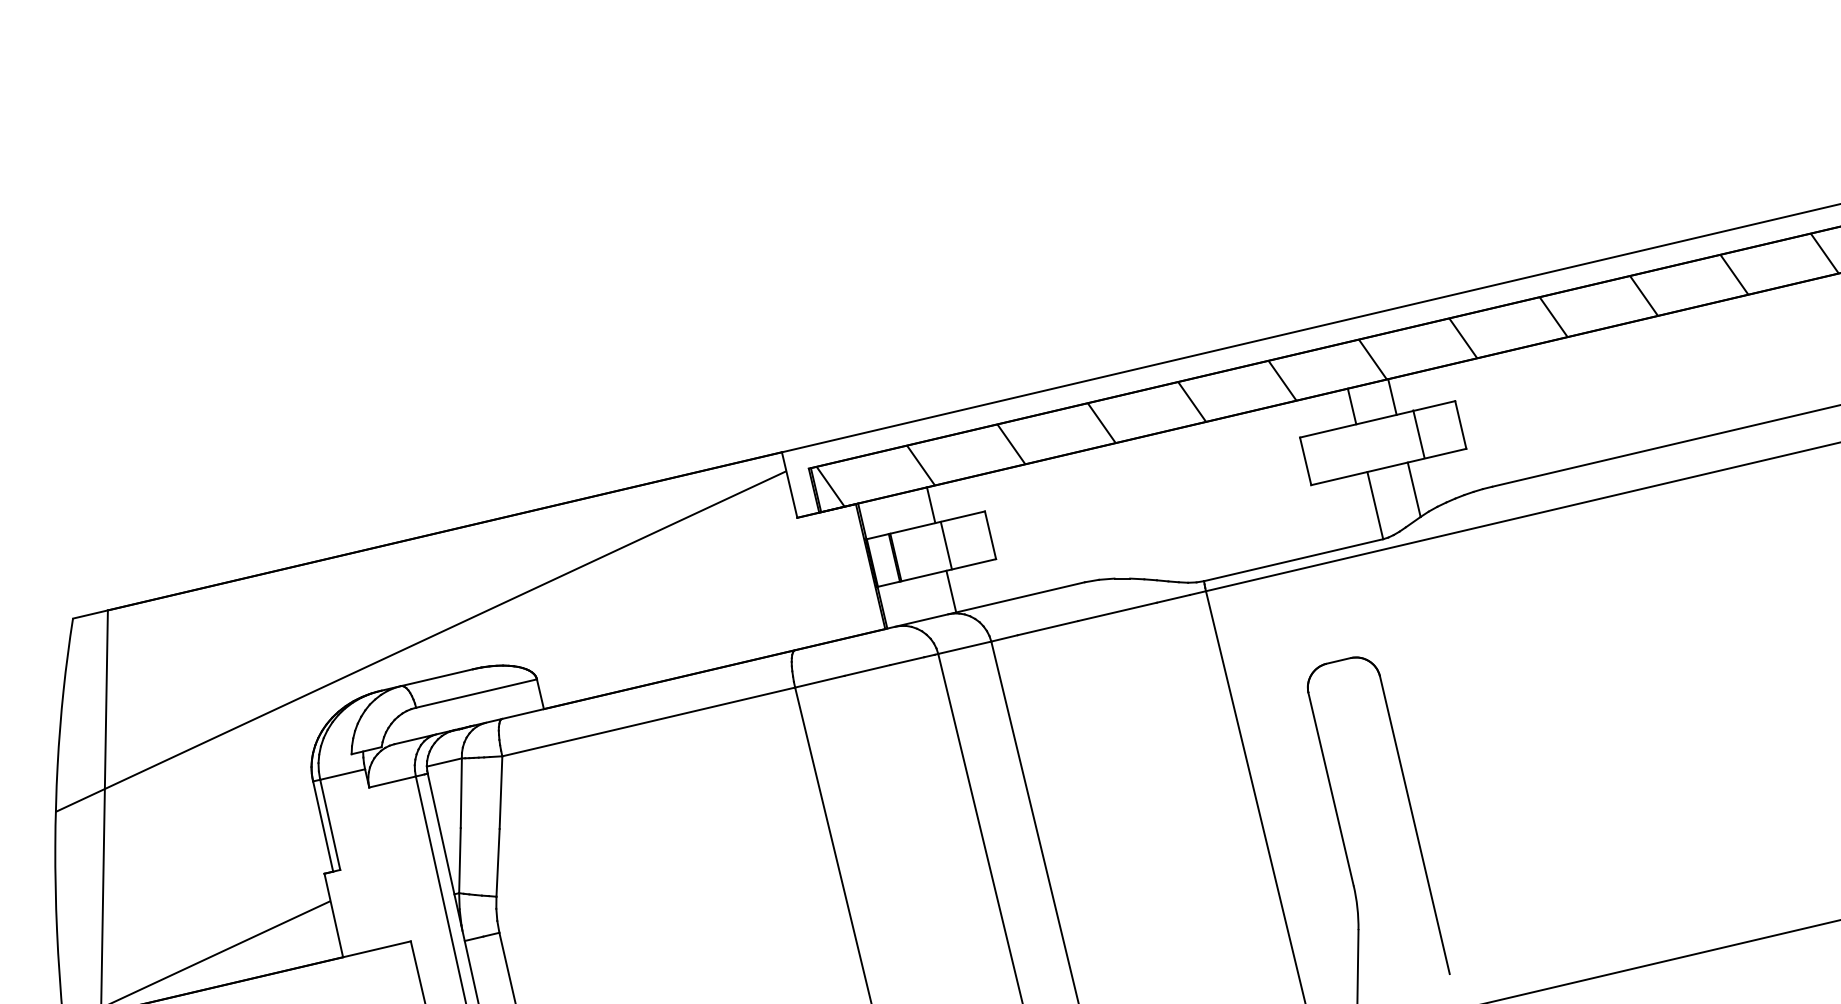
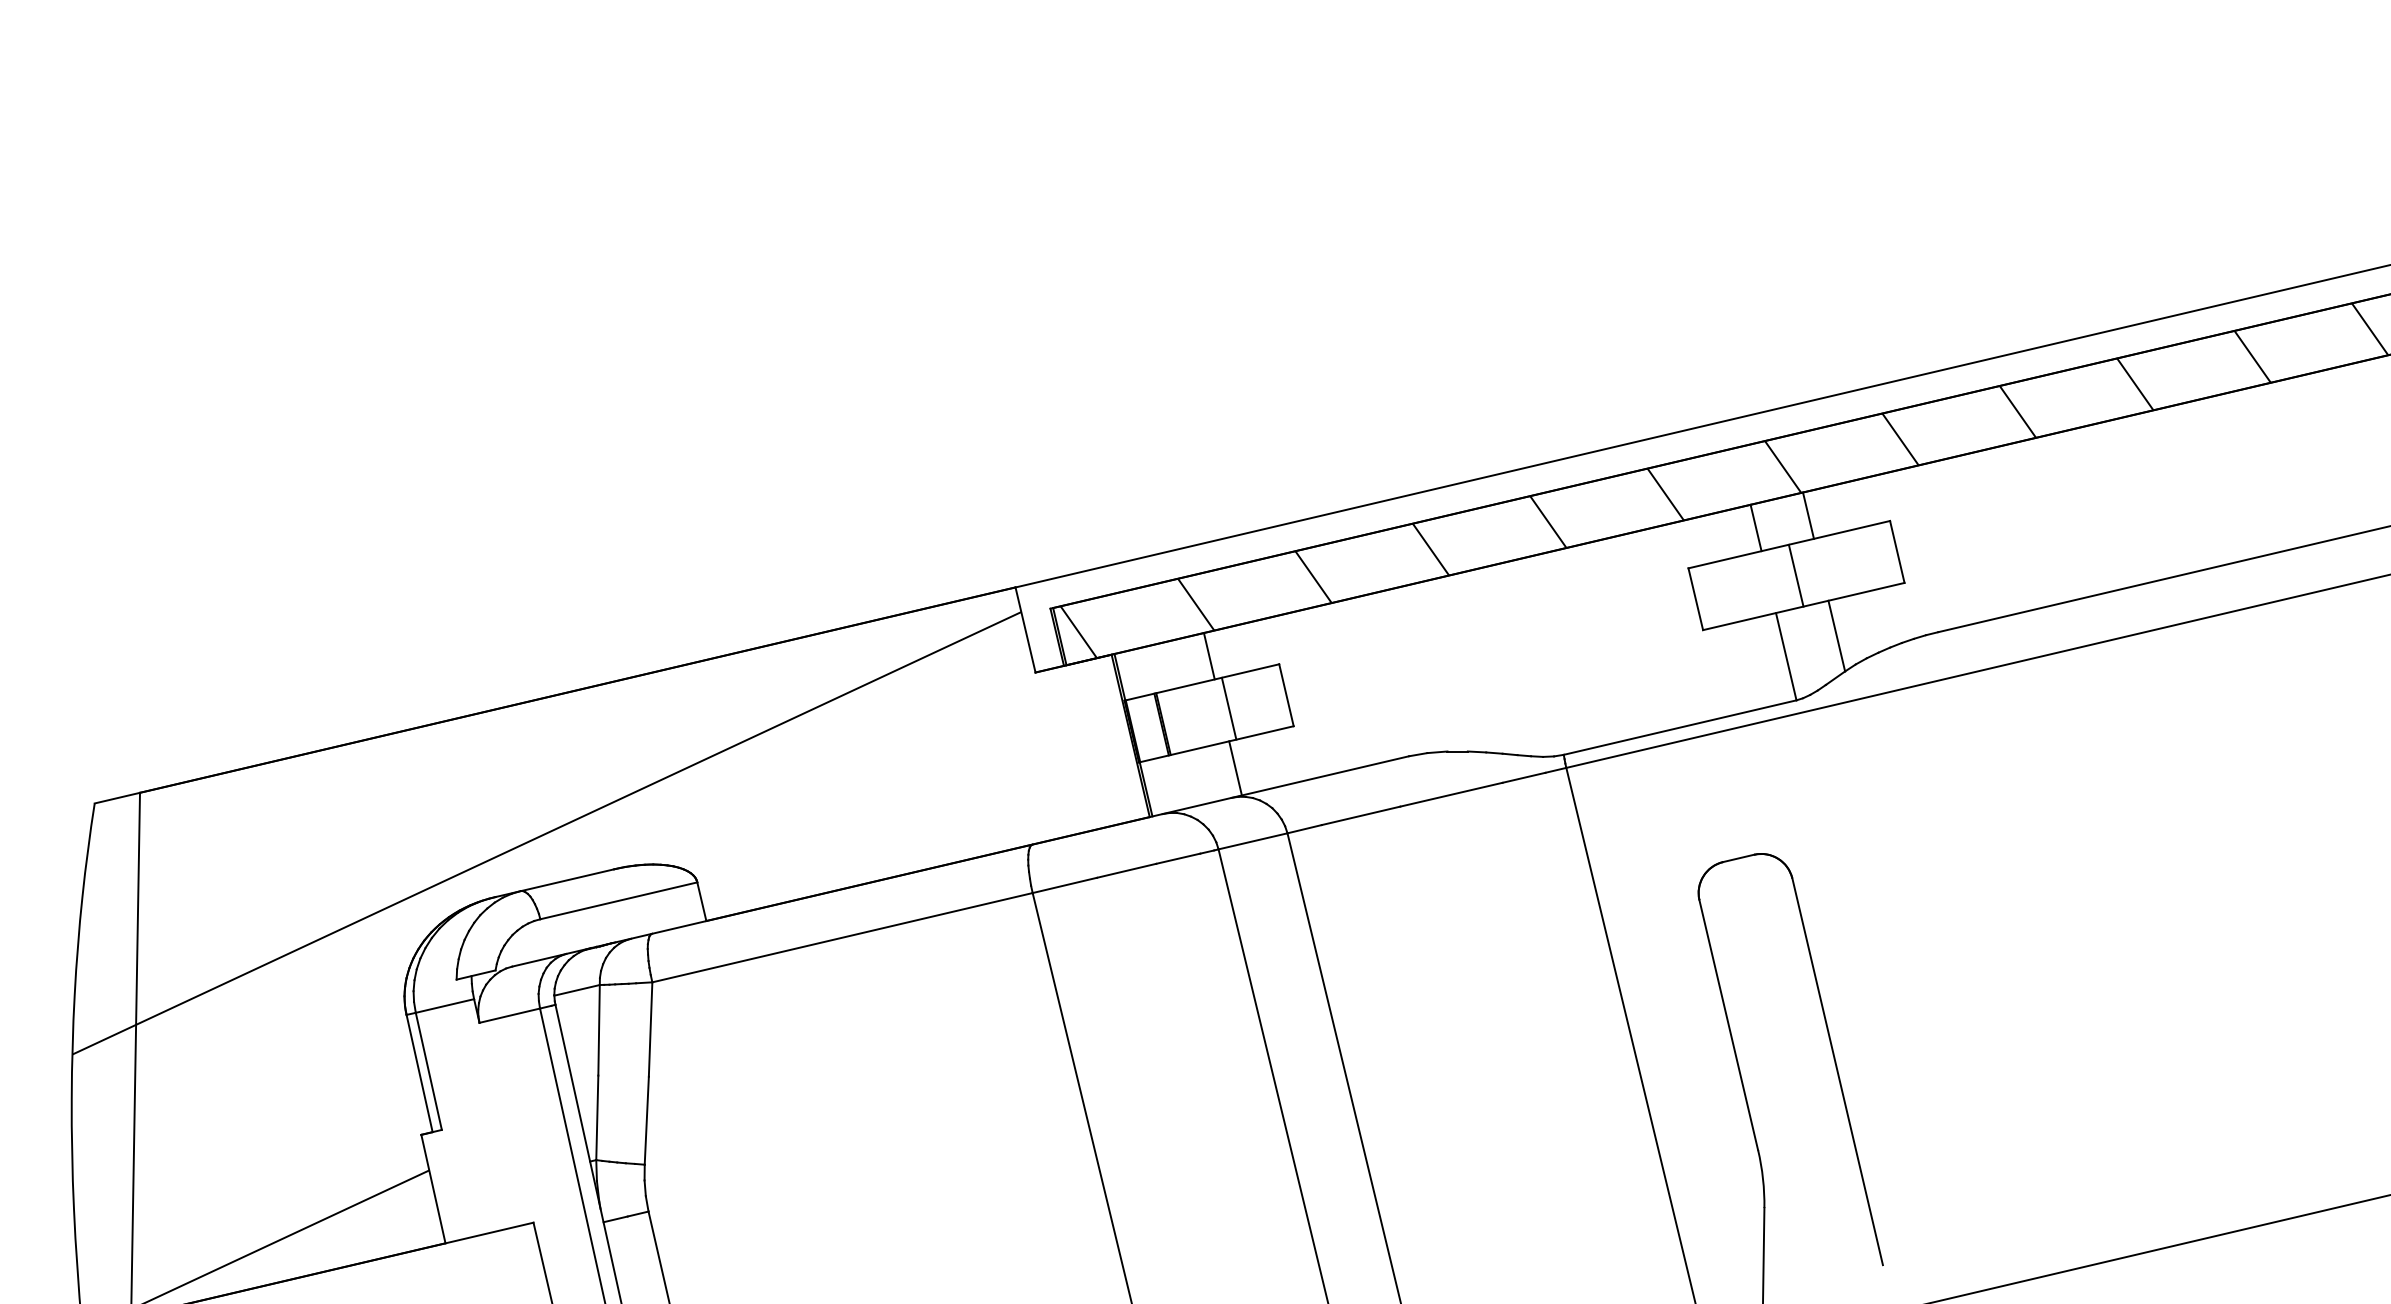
line: (1418, 434) -> (1795, 576), moved

